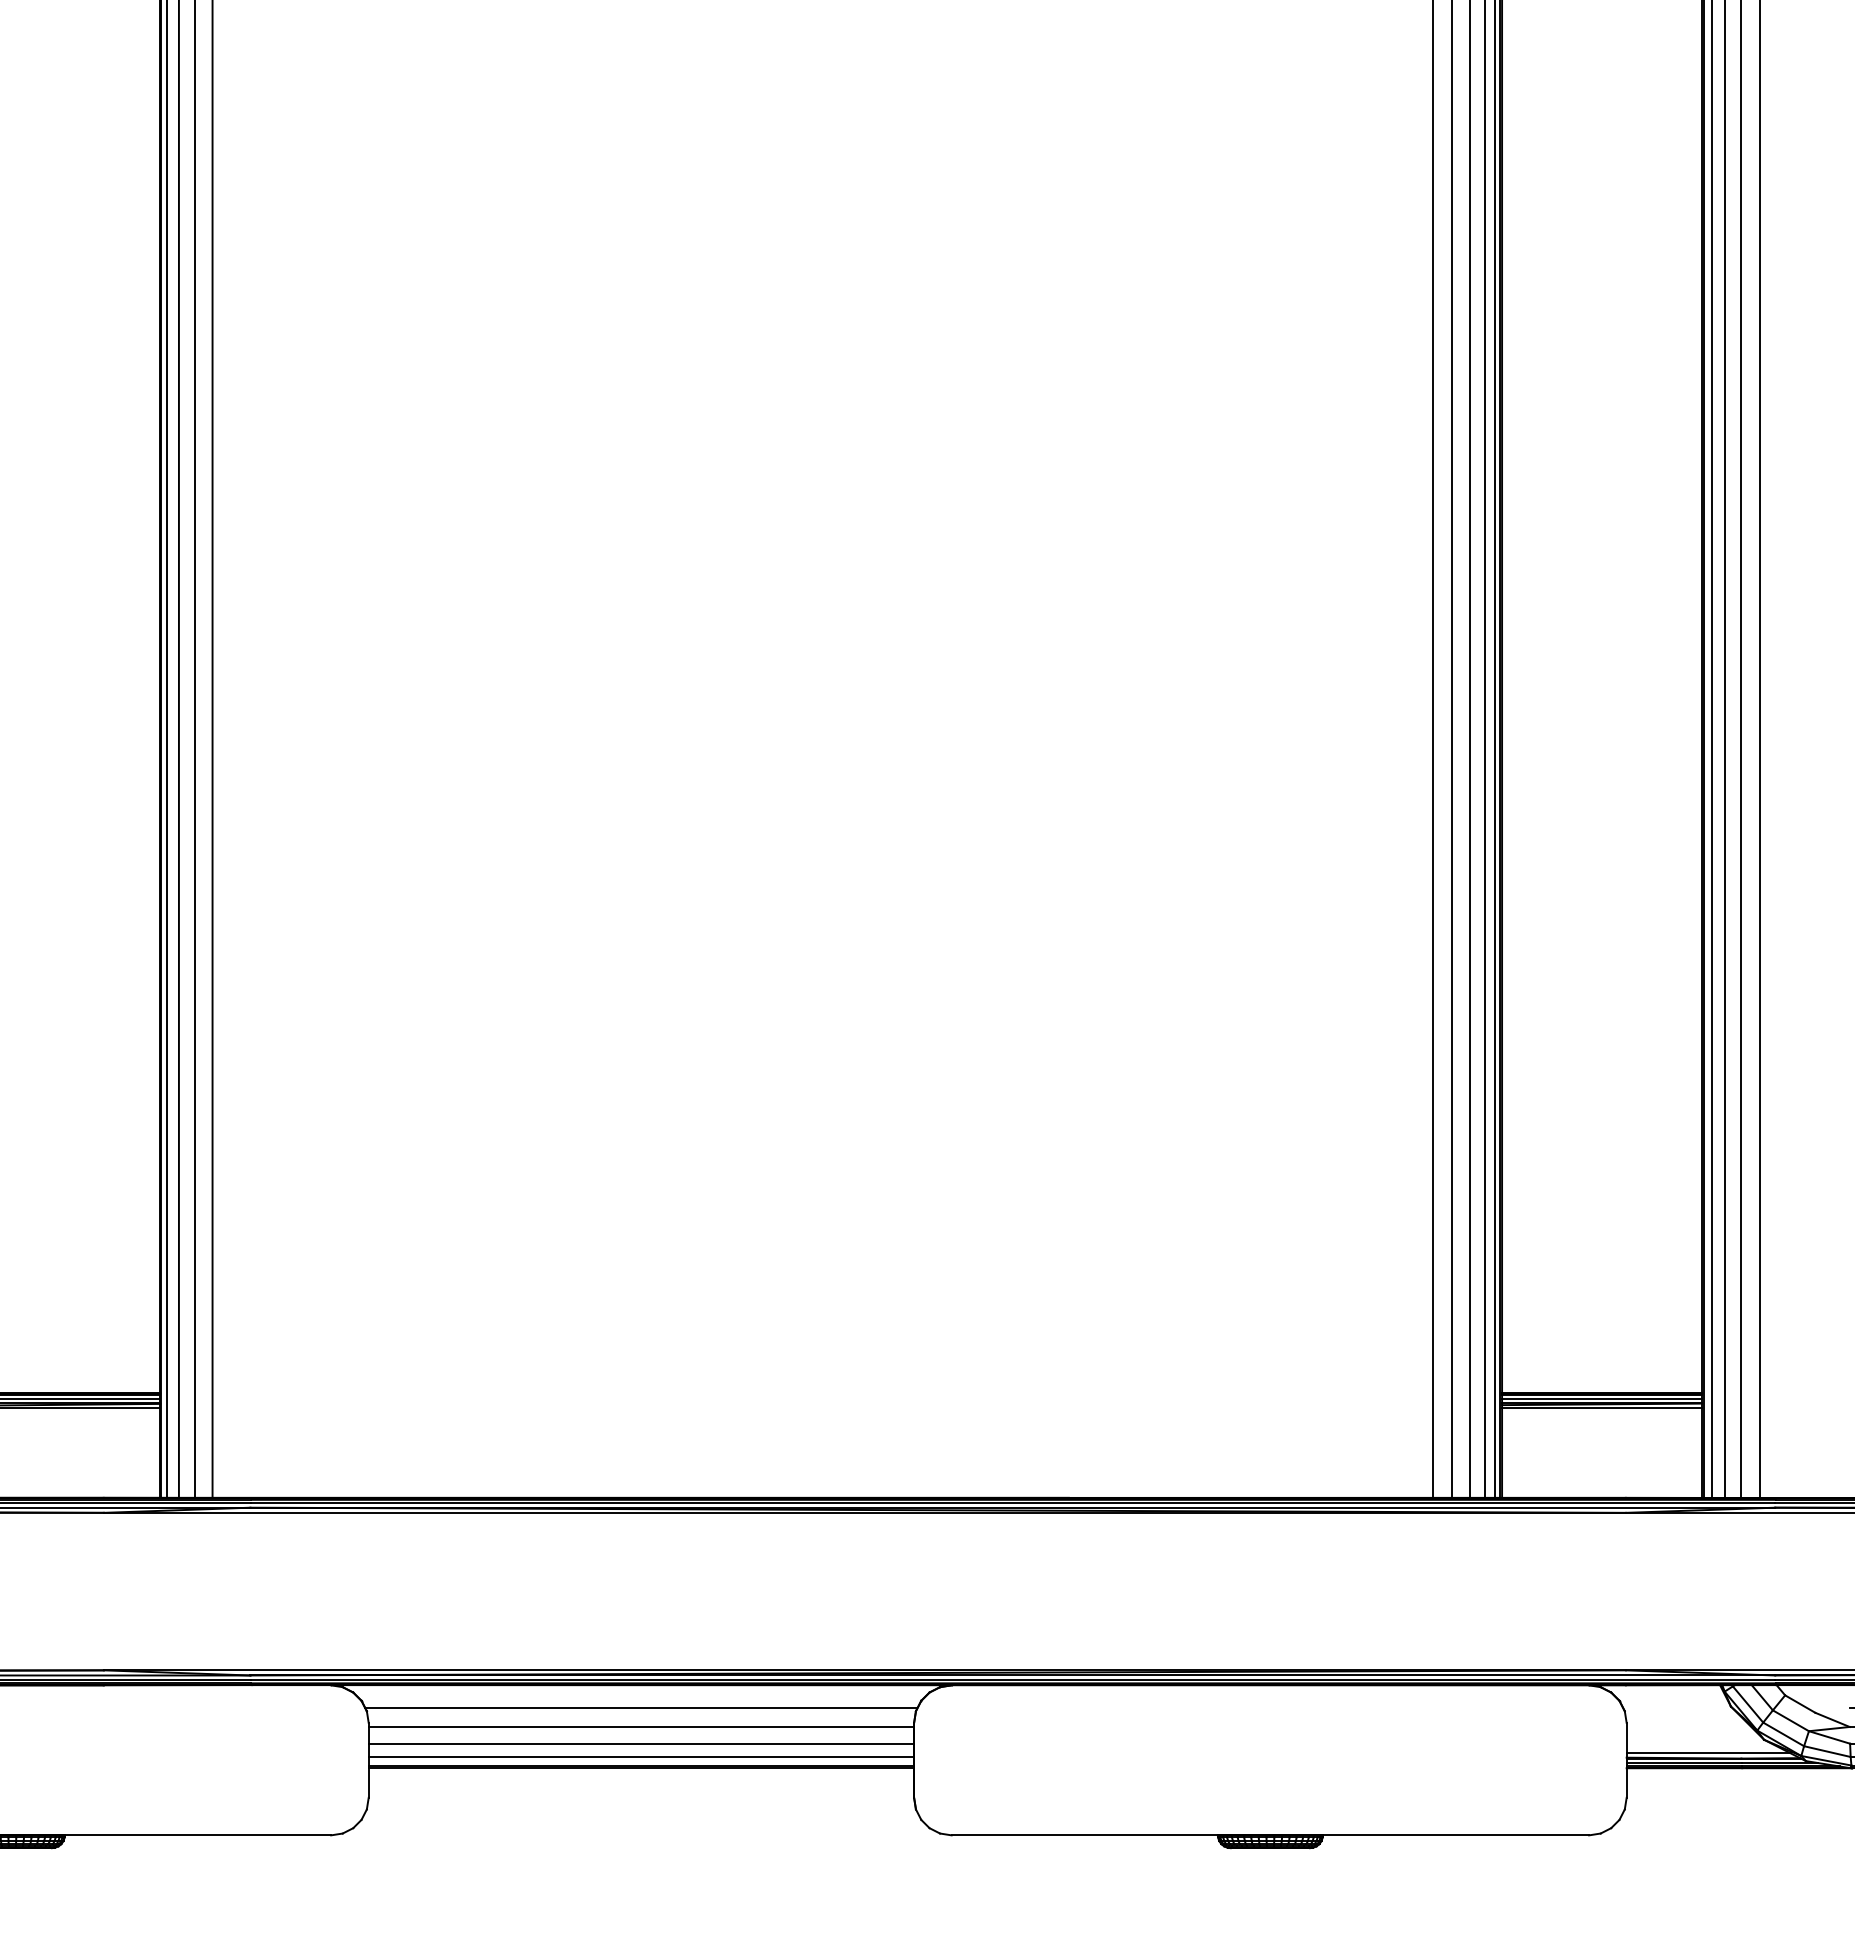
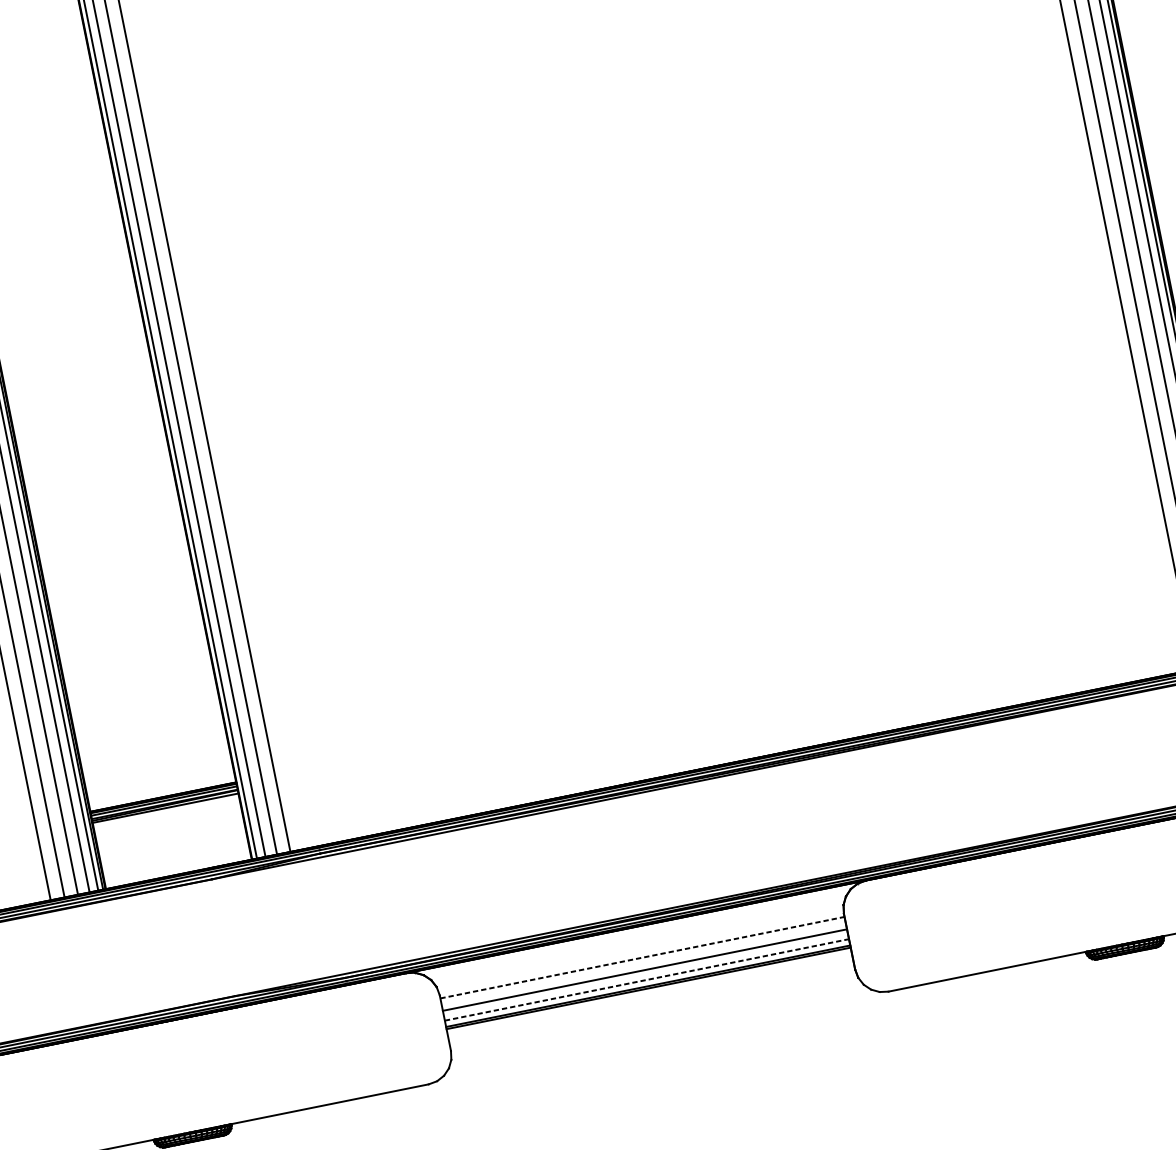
line: (641, 1708) -> (639, 943), removed
line: (641, 1726) -> (642, 957), solid -> dashed
line: (641, 1756) -> (646, 979), solid -> dashed

